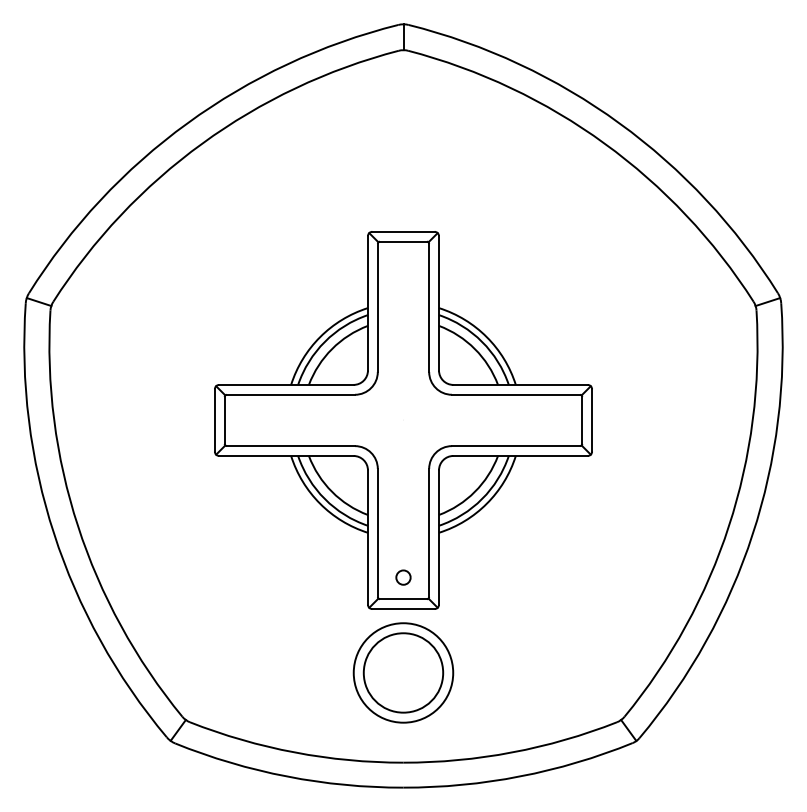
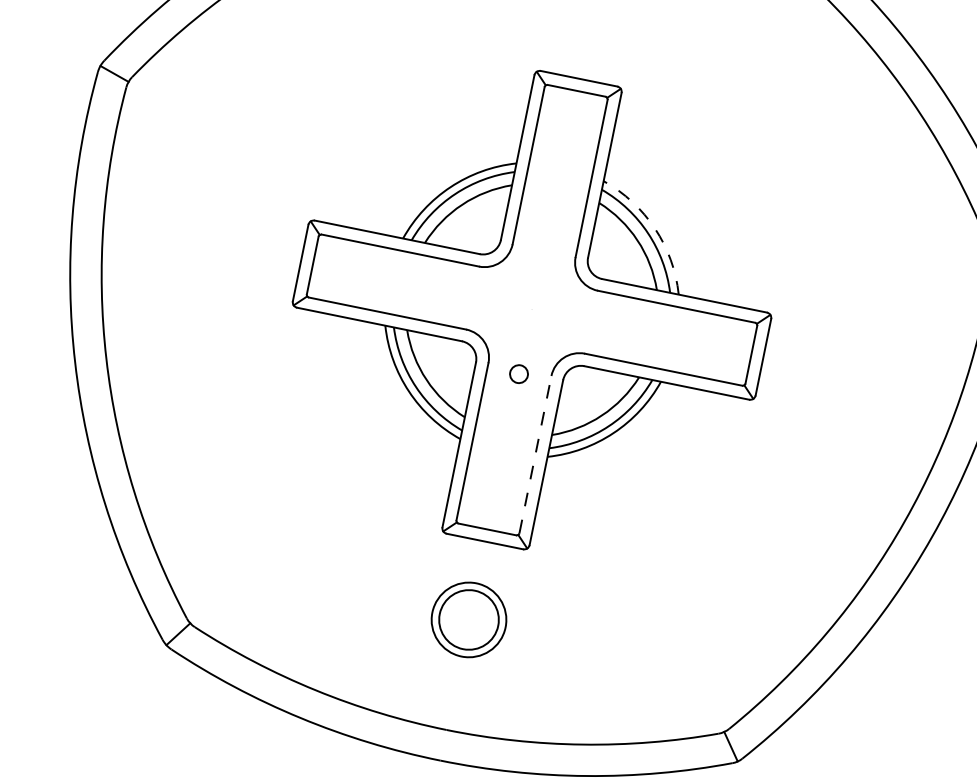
arc: (486, 337) -> (654, 229), solid -> dashed
line: (429, 532) -> (535, 454), solid -> dashed
circle: (403, 577) -> (519, 374), moved
part: (403, 672) -> (469, 619), size x0.6

